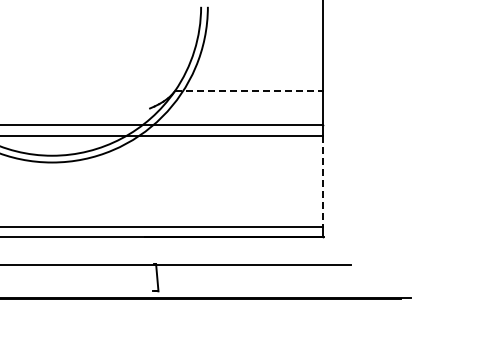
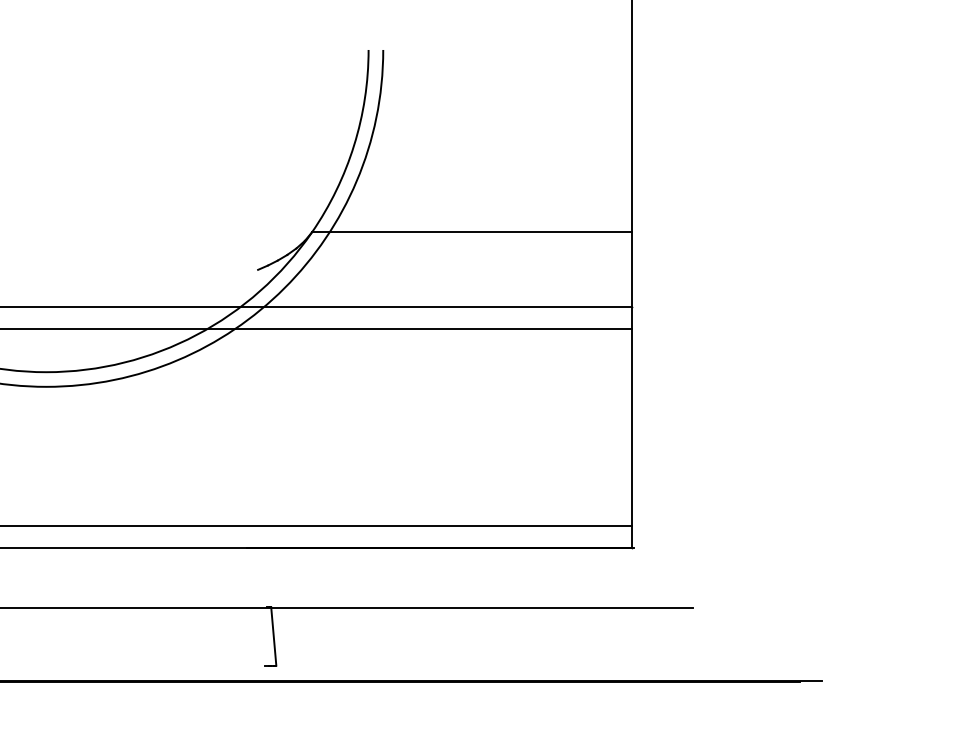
line: (248, 91) -> (471, 233), dashed -> solid
line: (322, 181) -> (631, 427), dashed -> solid

